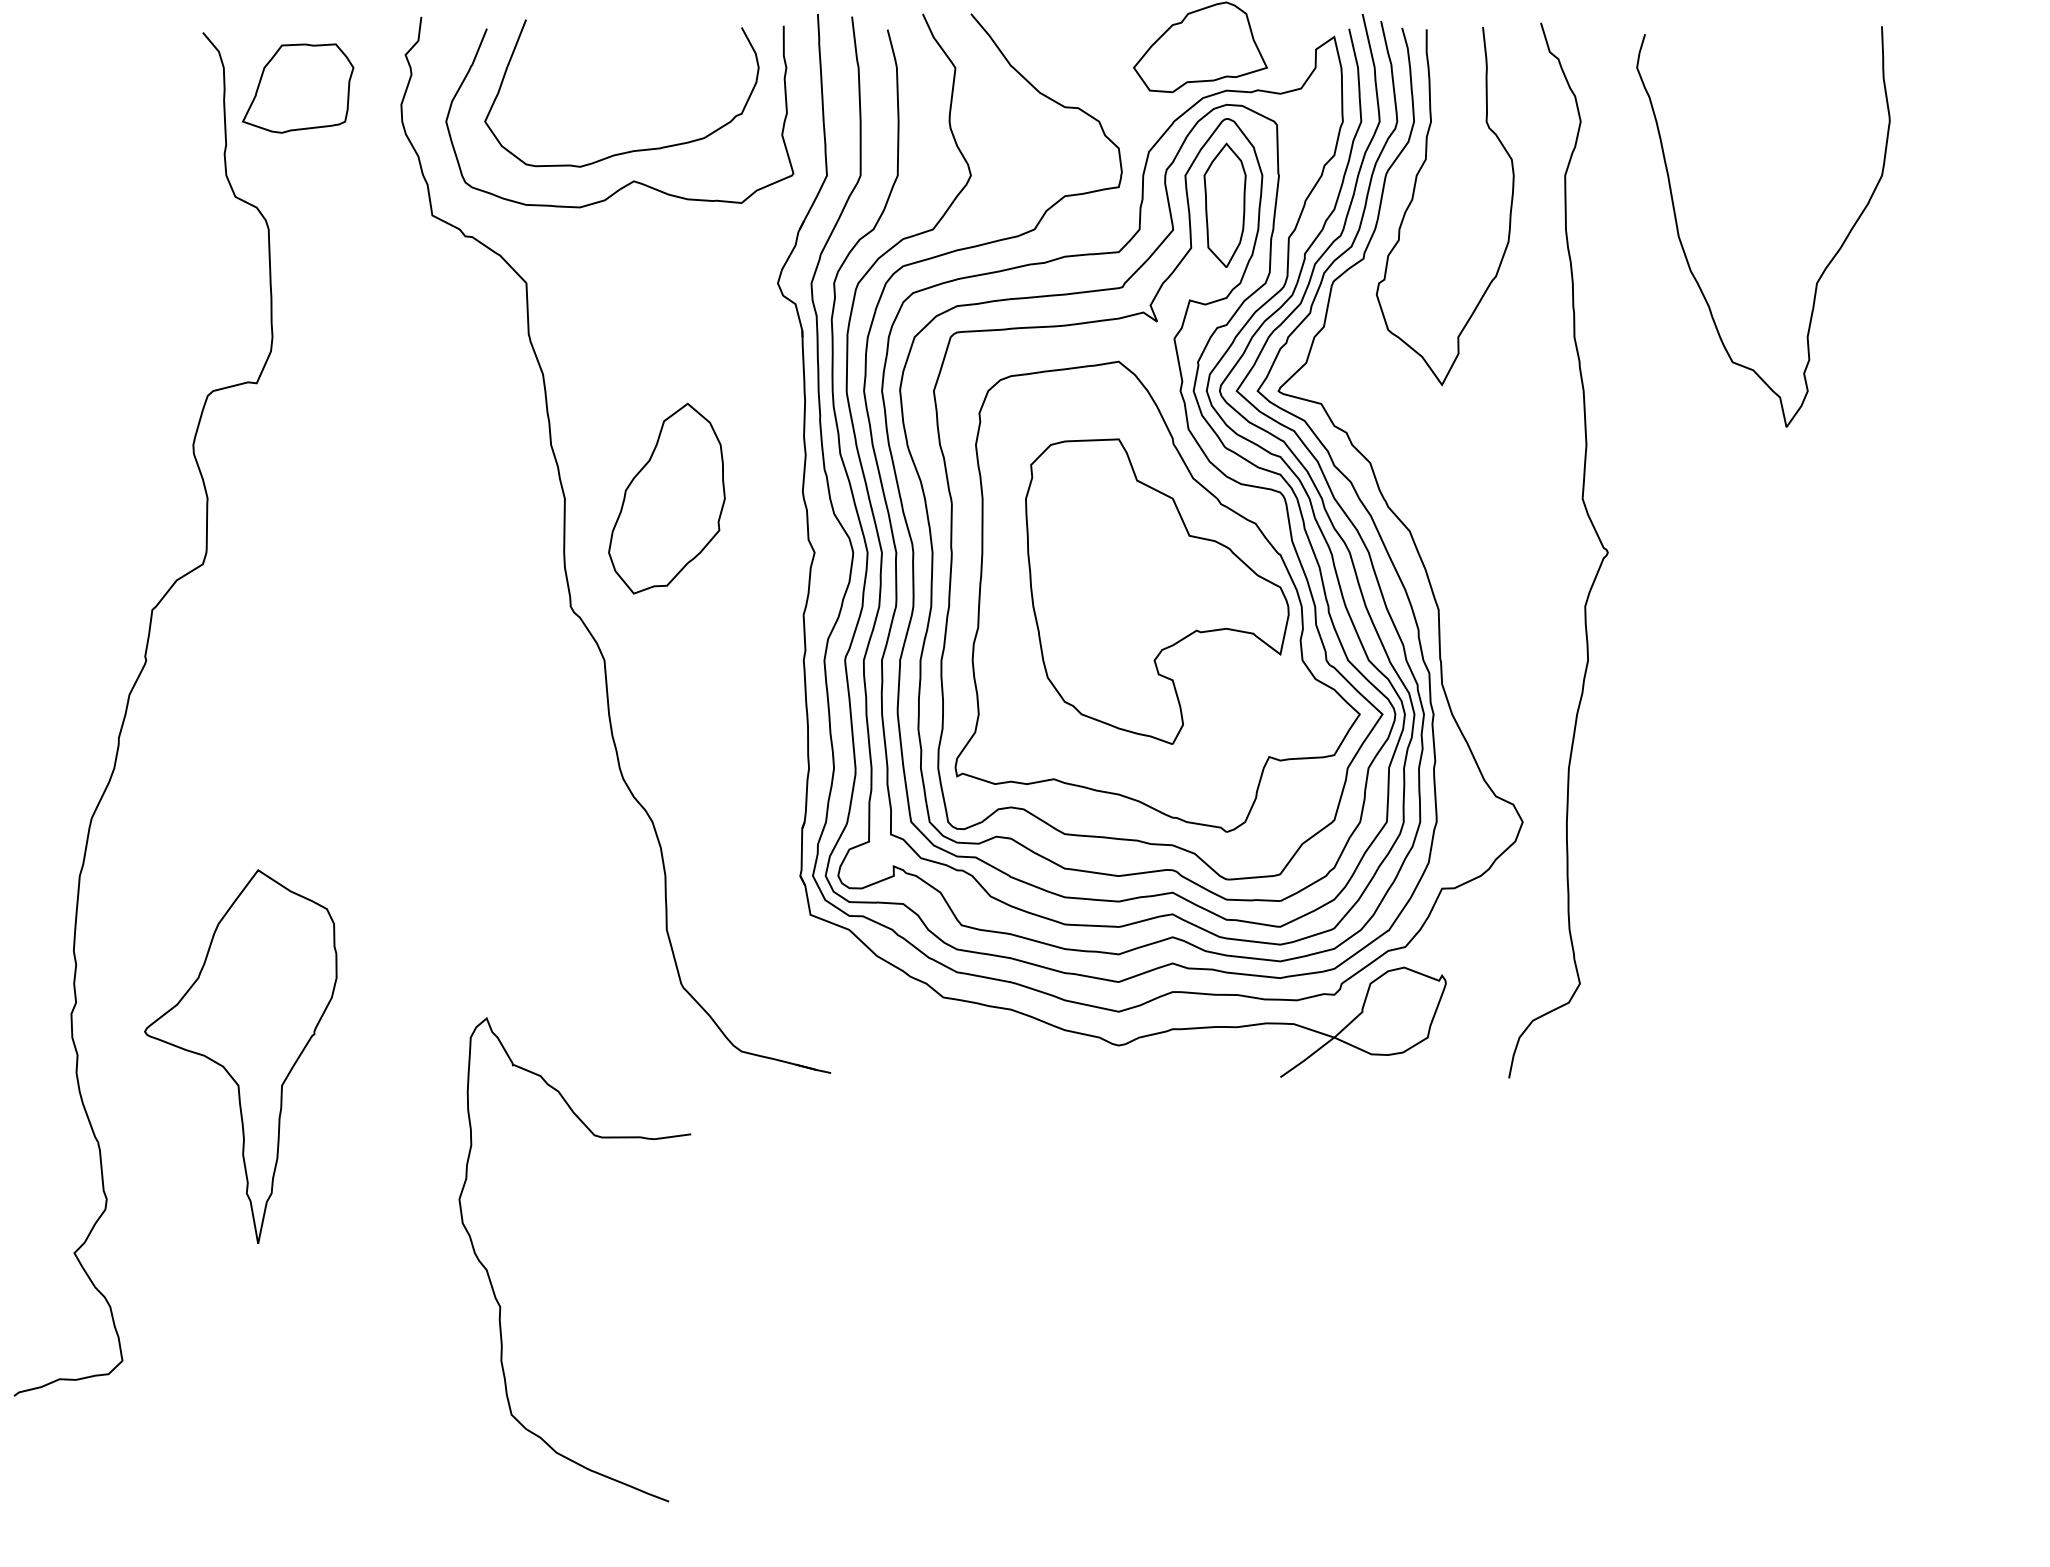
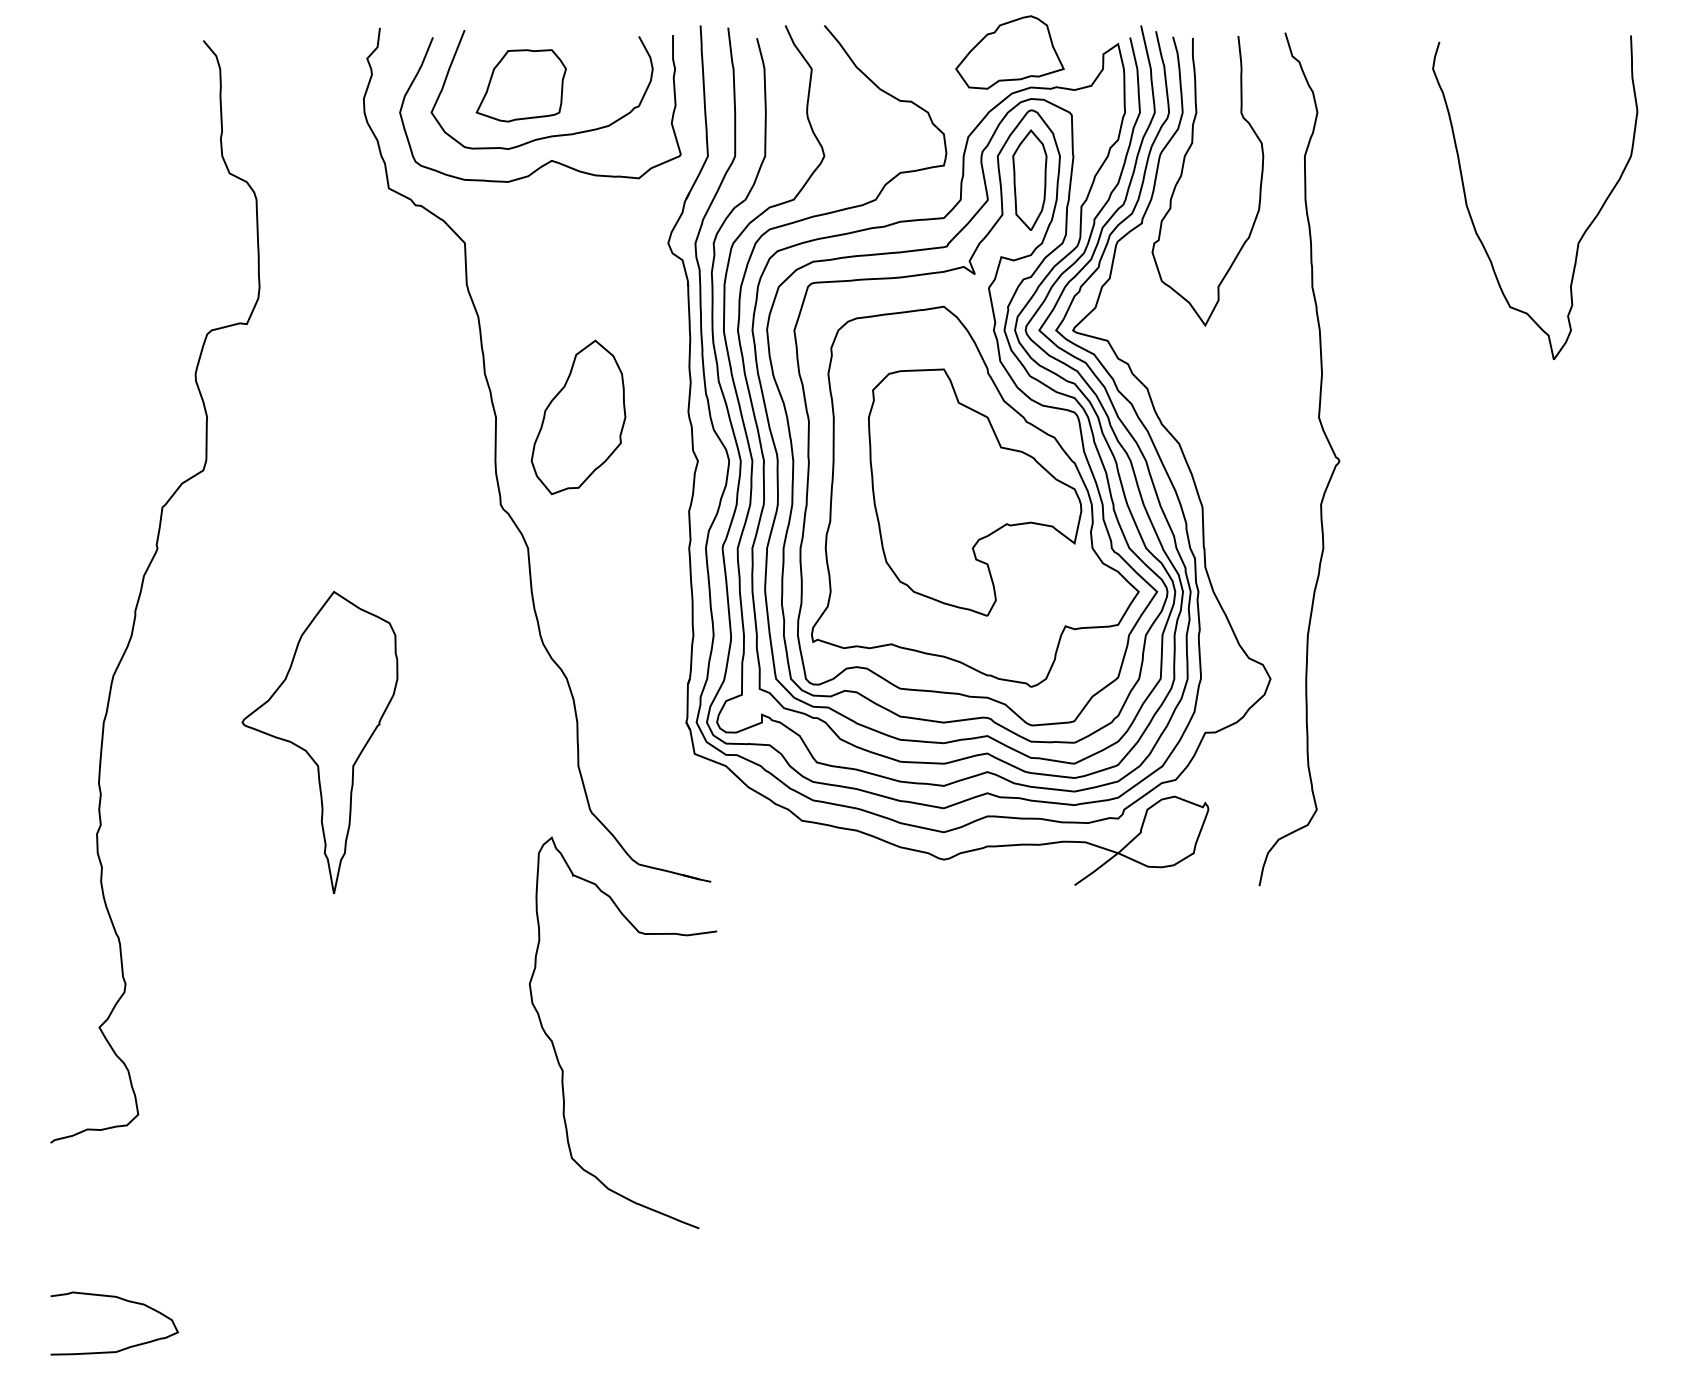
part: (297, 88) -> (520, 85), moved
curve: (1825, 266) -> (1585, 229), moved
part: (240, 1056) -> (319, 742), moved
curve: (491, 1279) -> (555, 1048), moved

